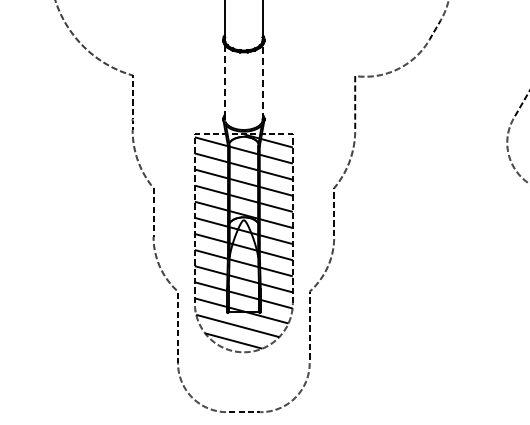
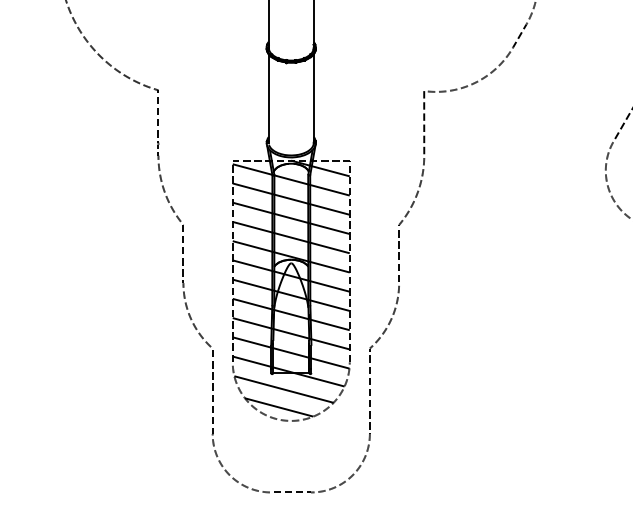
line: (262, 81) -> (313, 97), dashed -> solid
line: (225, 82) -> (269, 98), dashed -> solid

